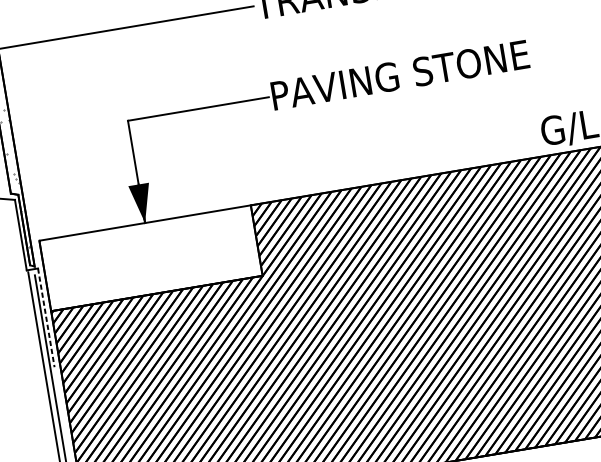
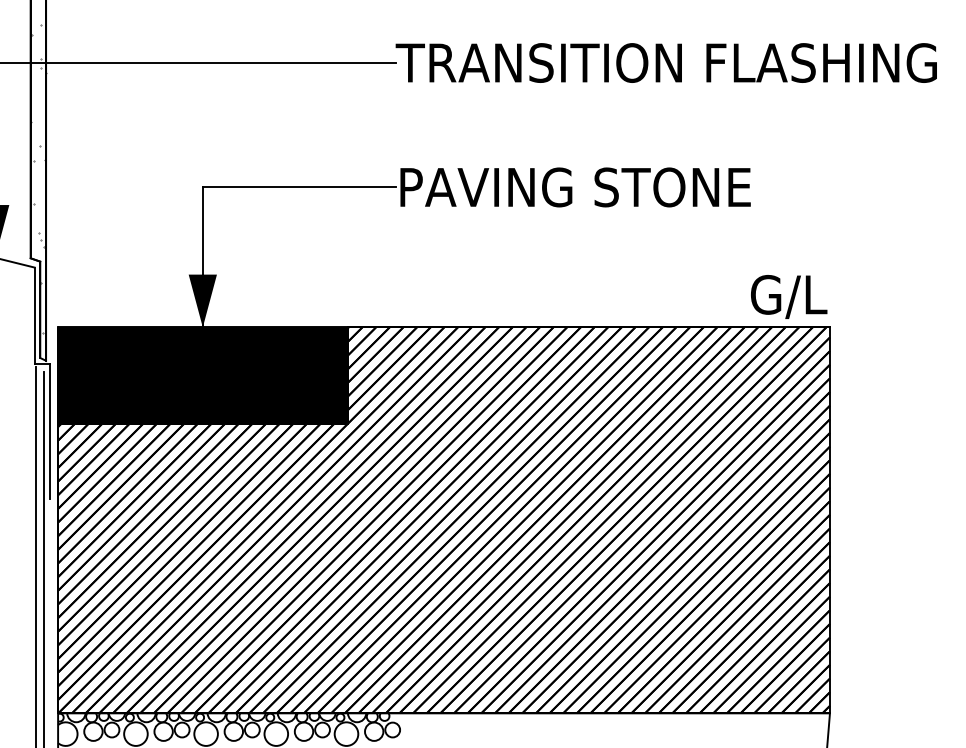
fill: (150, 258) -> (202, 375), added
line: (46, 317) -> (50, 431), dashed -> solid

